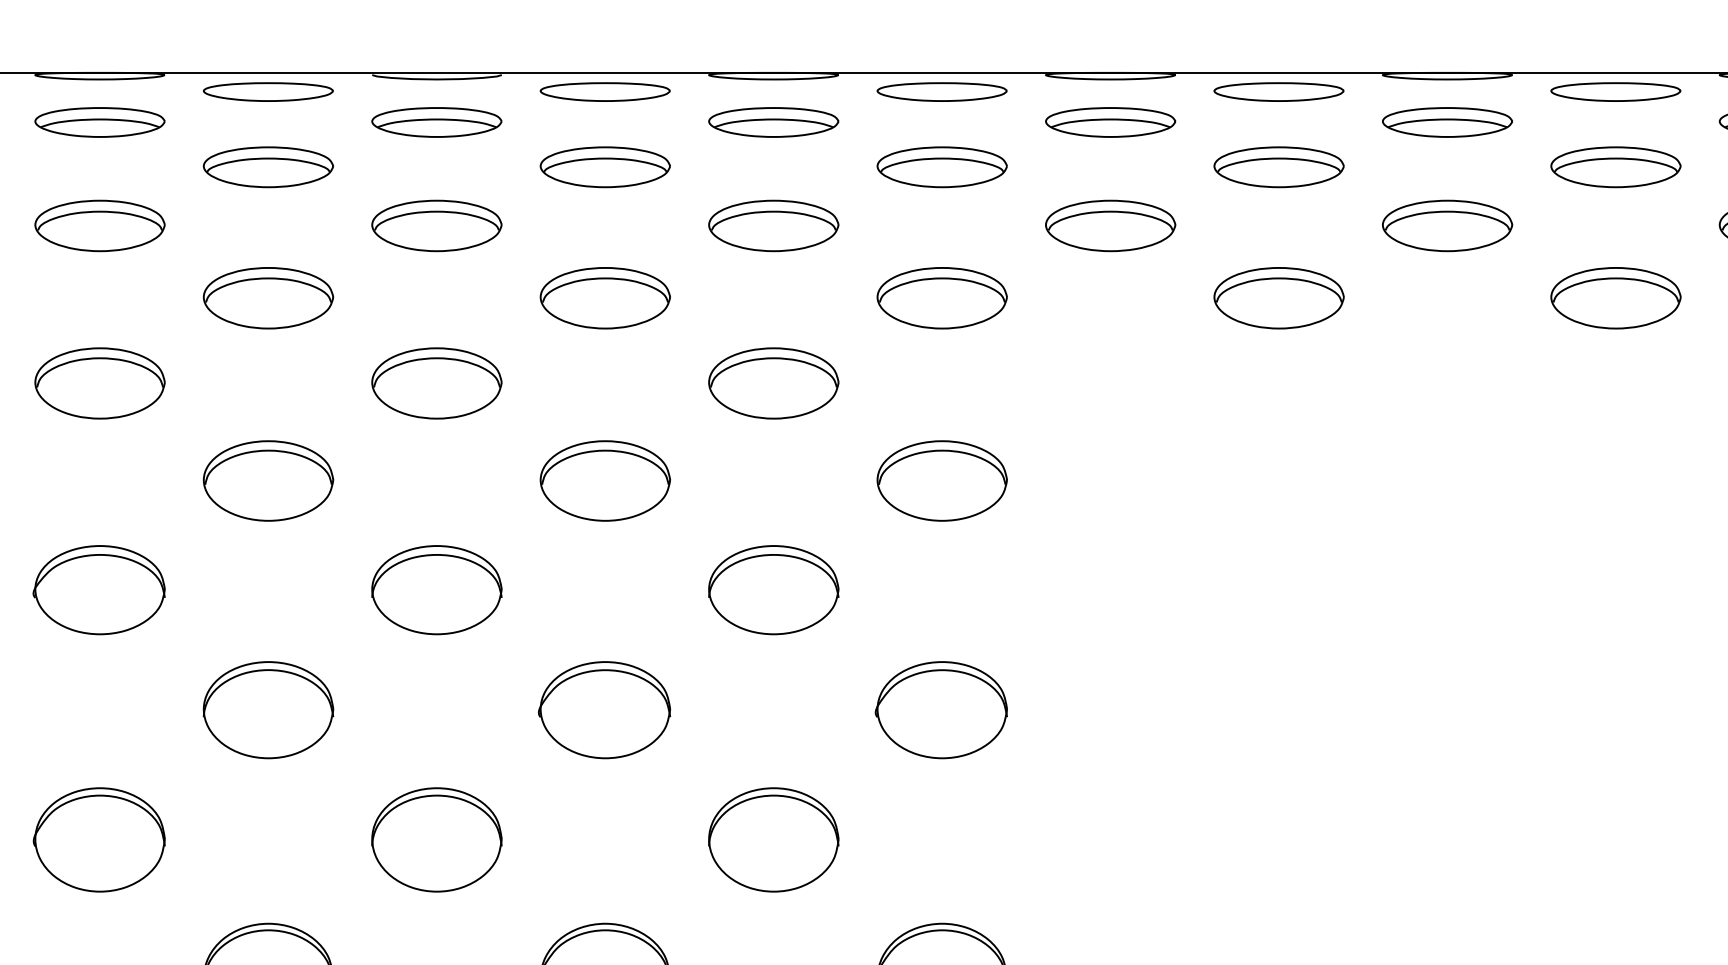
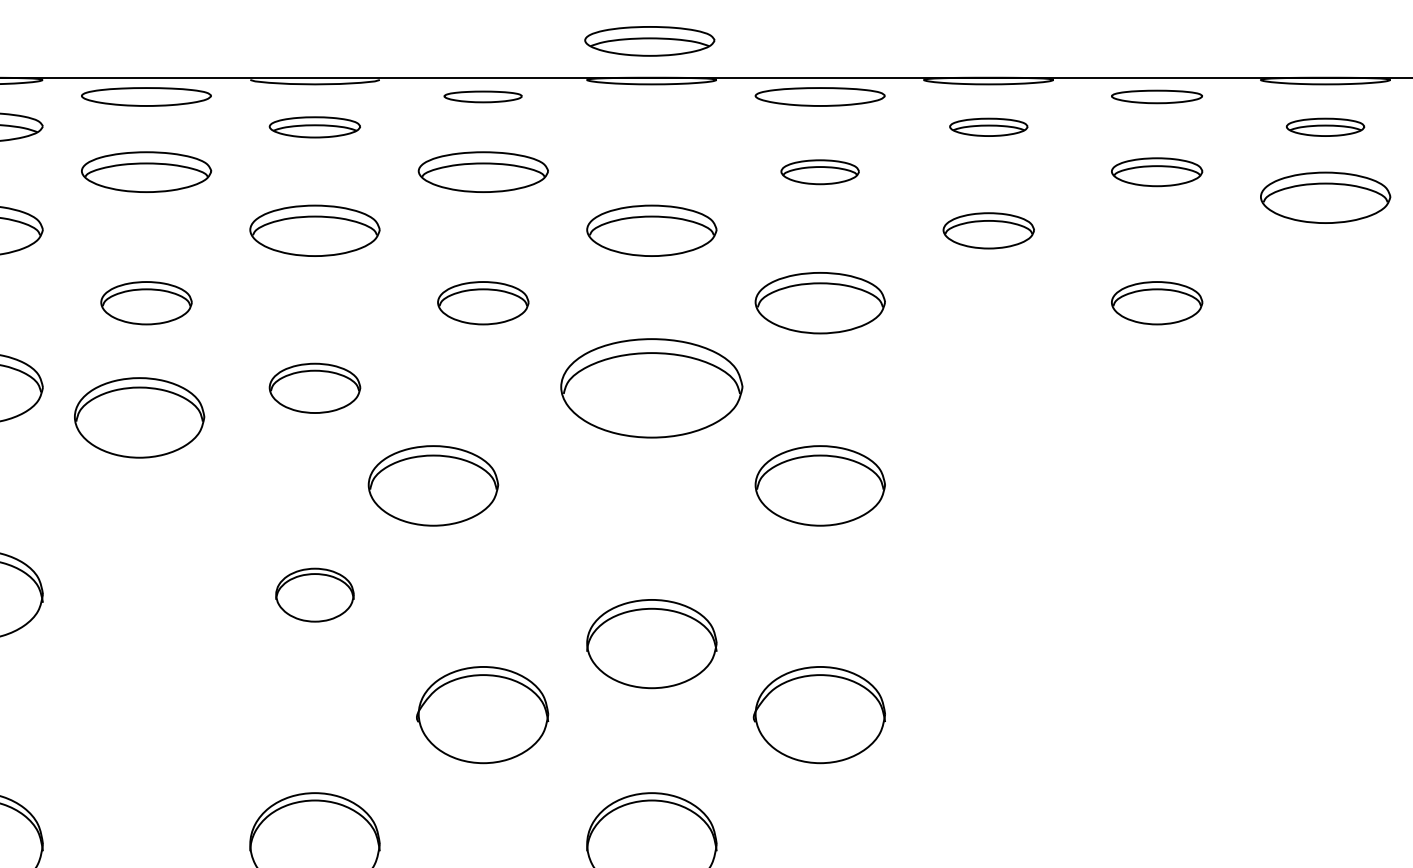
part: (604, 91) -> (482, 96), size x0.6
part: (1278, 91) -> (1156, 96), size x0.7
part: (436, 122) -> (314, 127), size x0.7
part: (773, 122) -> (649, 41), moved
part: (1110, 122) -> (988, 127), size x0.6
part: (1447, 122) -> (1325, 127), size x0.6
part: (941, 167) -> (819, 172), size x0.6
part: (1278, 167) -> (1156, 172), size x0.7
part: (1110, 225) -> (988, 230), size x0.7
part: (1447, 225) -> (1325, 197), moved
part: (268, 298) -> (146, 303), size x0.7
part: (604, 298) -> (482, 303), size x0.7
part: (1278, 298) -> (1156, 303), size x0.7
part: (436, 383) -> (314, 388), size x0.7
part: (773, 383) -> (651, 388), size x1.4
part: (268, 480) -> (139, 417), moved
part: (604, 480) -> (432, 485), moved
part: (436, 590) -> (314, 595), size x0.6
part: (773, 590) -> (651, 644), moved
part: (268, 710) -> (146, 715), removed

